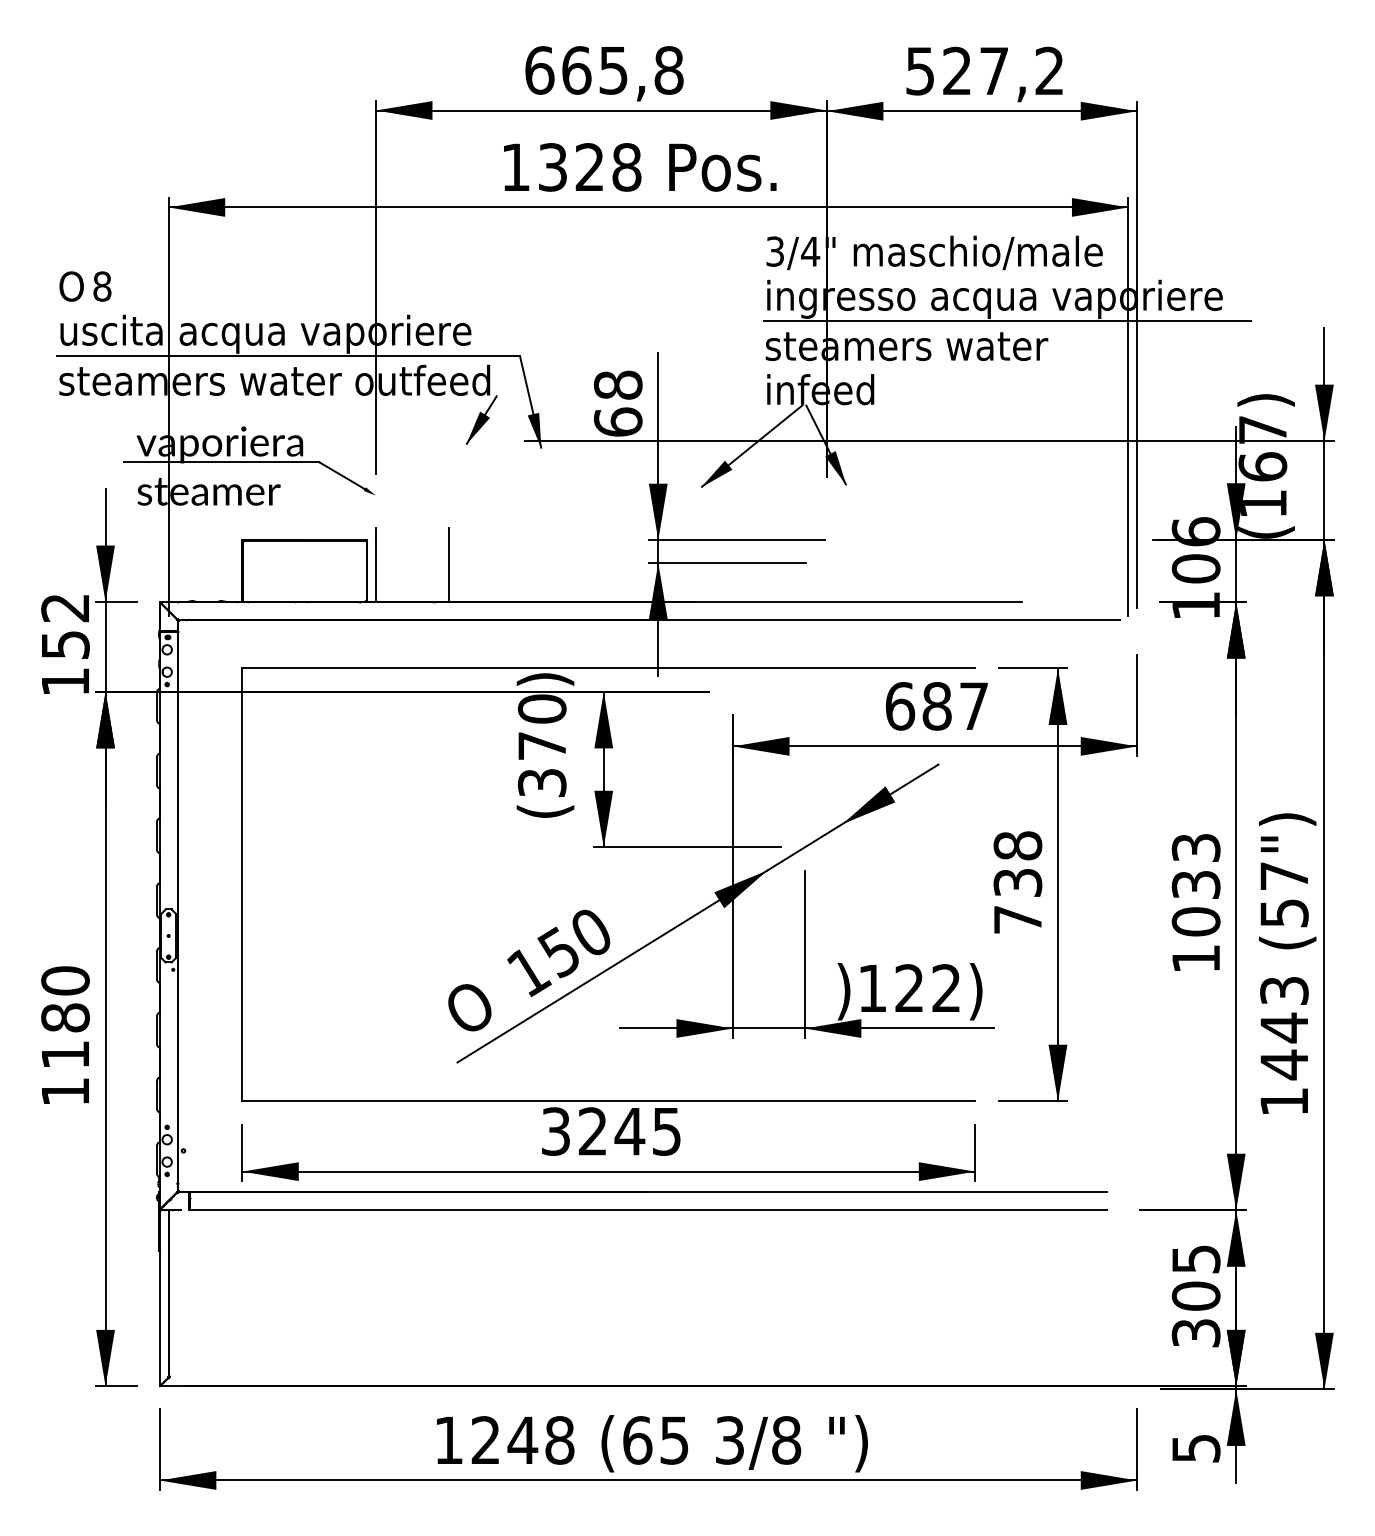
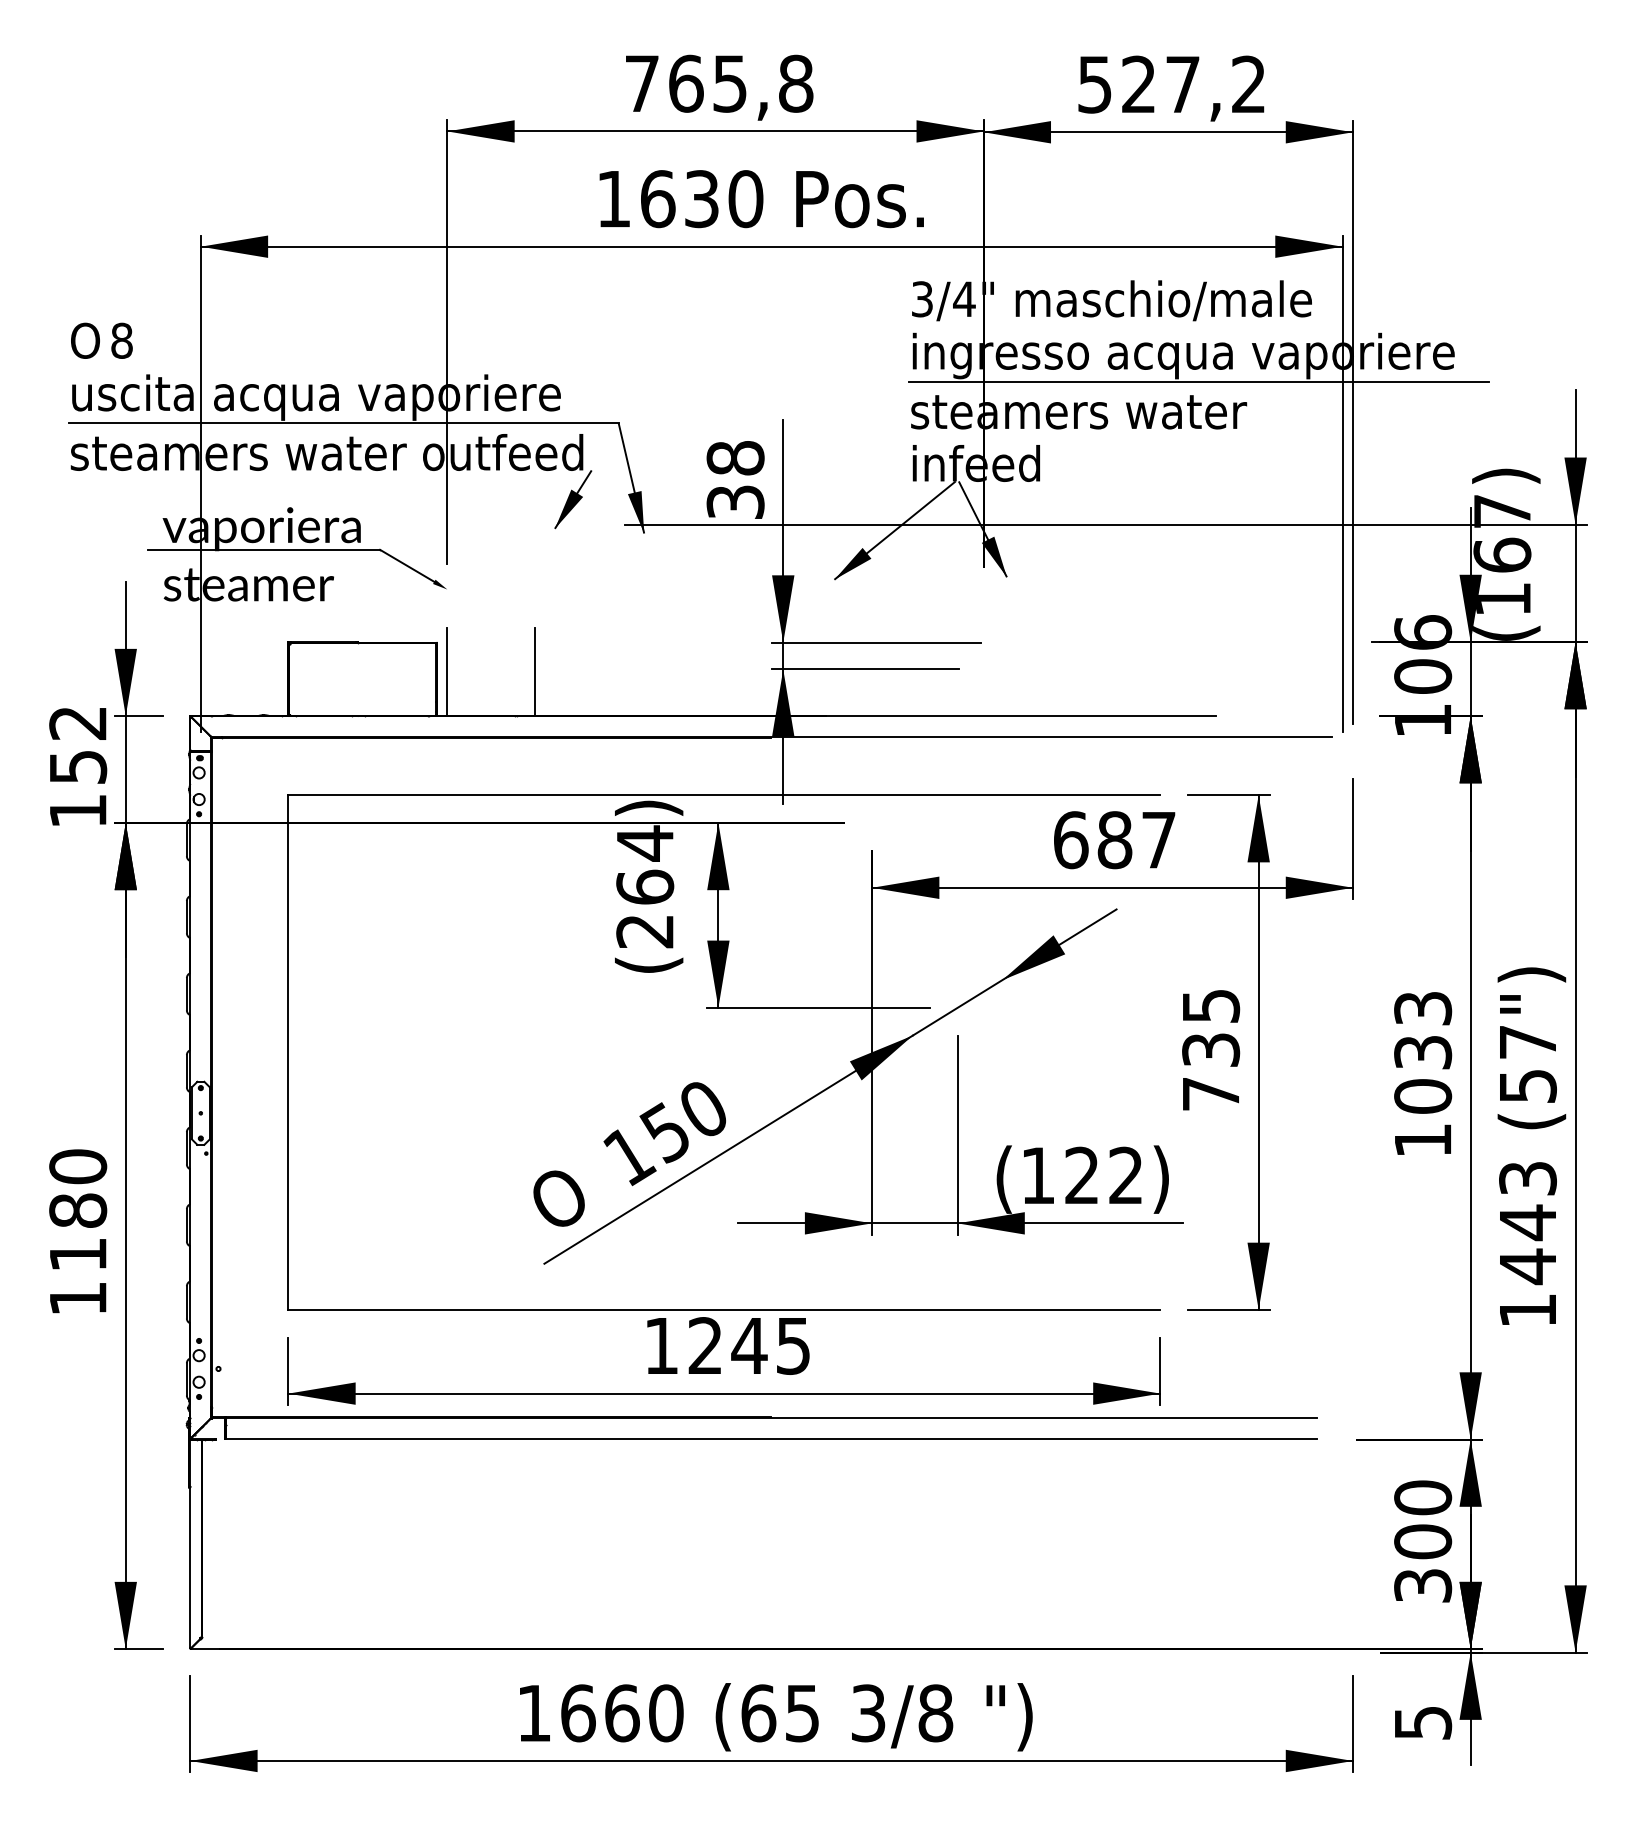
text: (539, 70) -> (642, 83), 665,8 -> 765,8
text: (590, 167) -> (702, 199), 1328 -> 1630
text: (618, 421) -> (735, 501), 68 -> 38
text: (542, 745) -> (645, 886), 370 -> 264
text: (1018, 845) -> (1211, 1005), 738 -> 735
text: (843, 991) -> (1003, 1179), ) -> (
text: (555, 1131) -> (661, 1345), 3245 -> 1245
text: (1196, 1258) -> (1423, 1497), 305 -> 300
text: (523, 1440) -> (622, 1713), 1248 -> 1660

